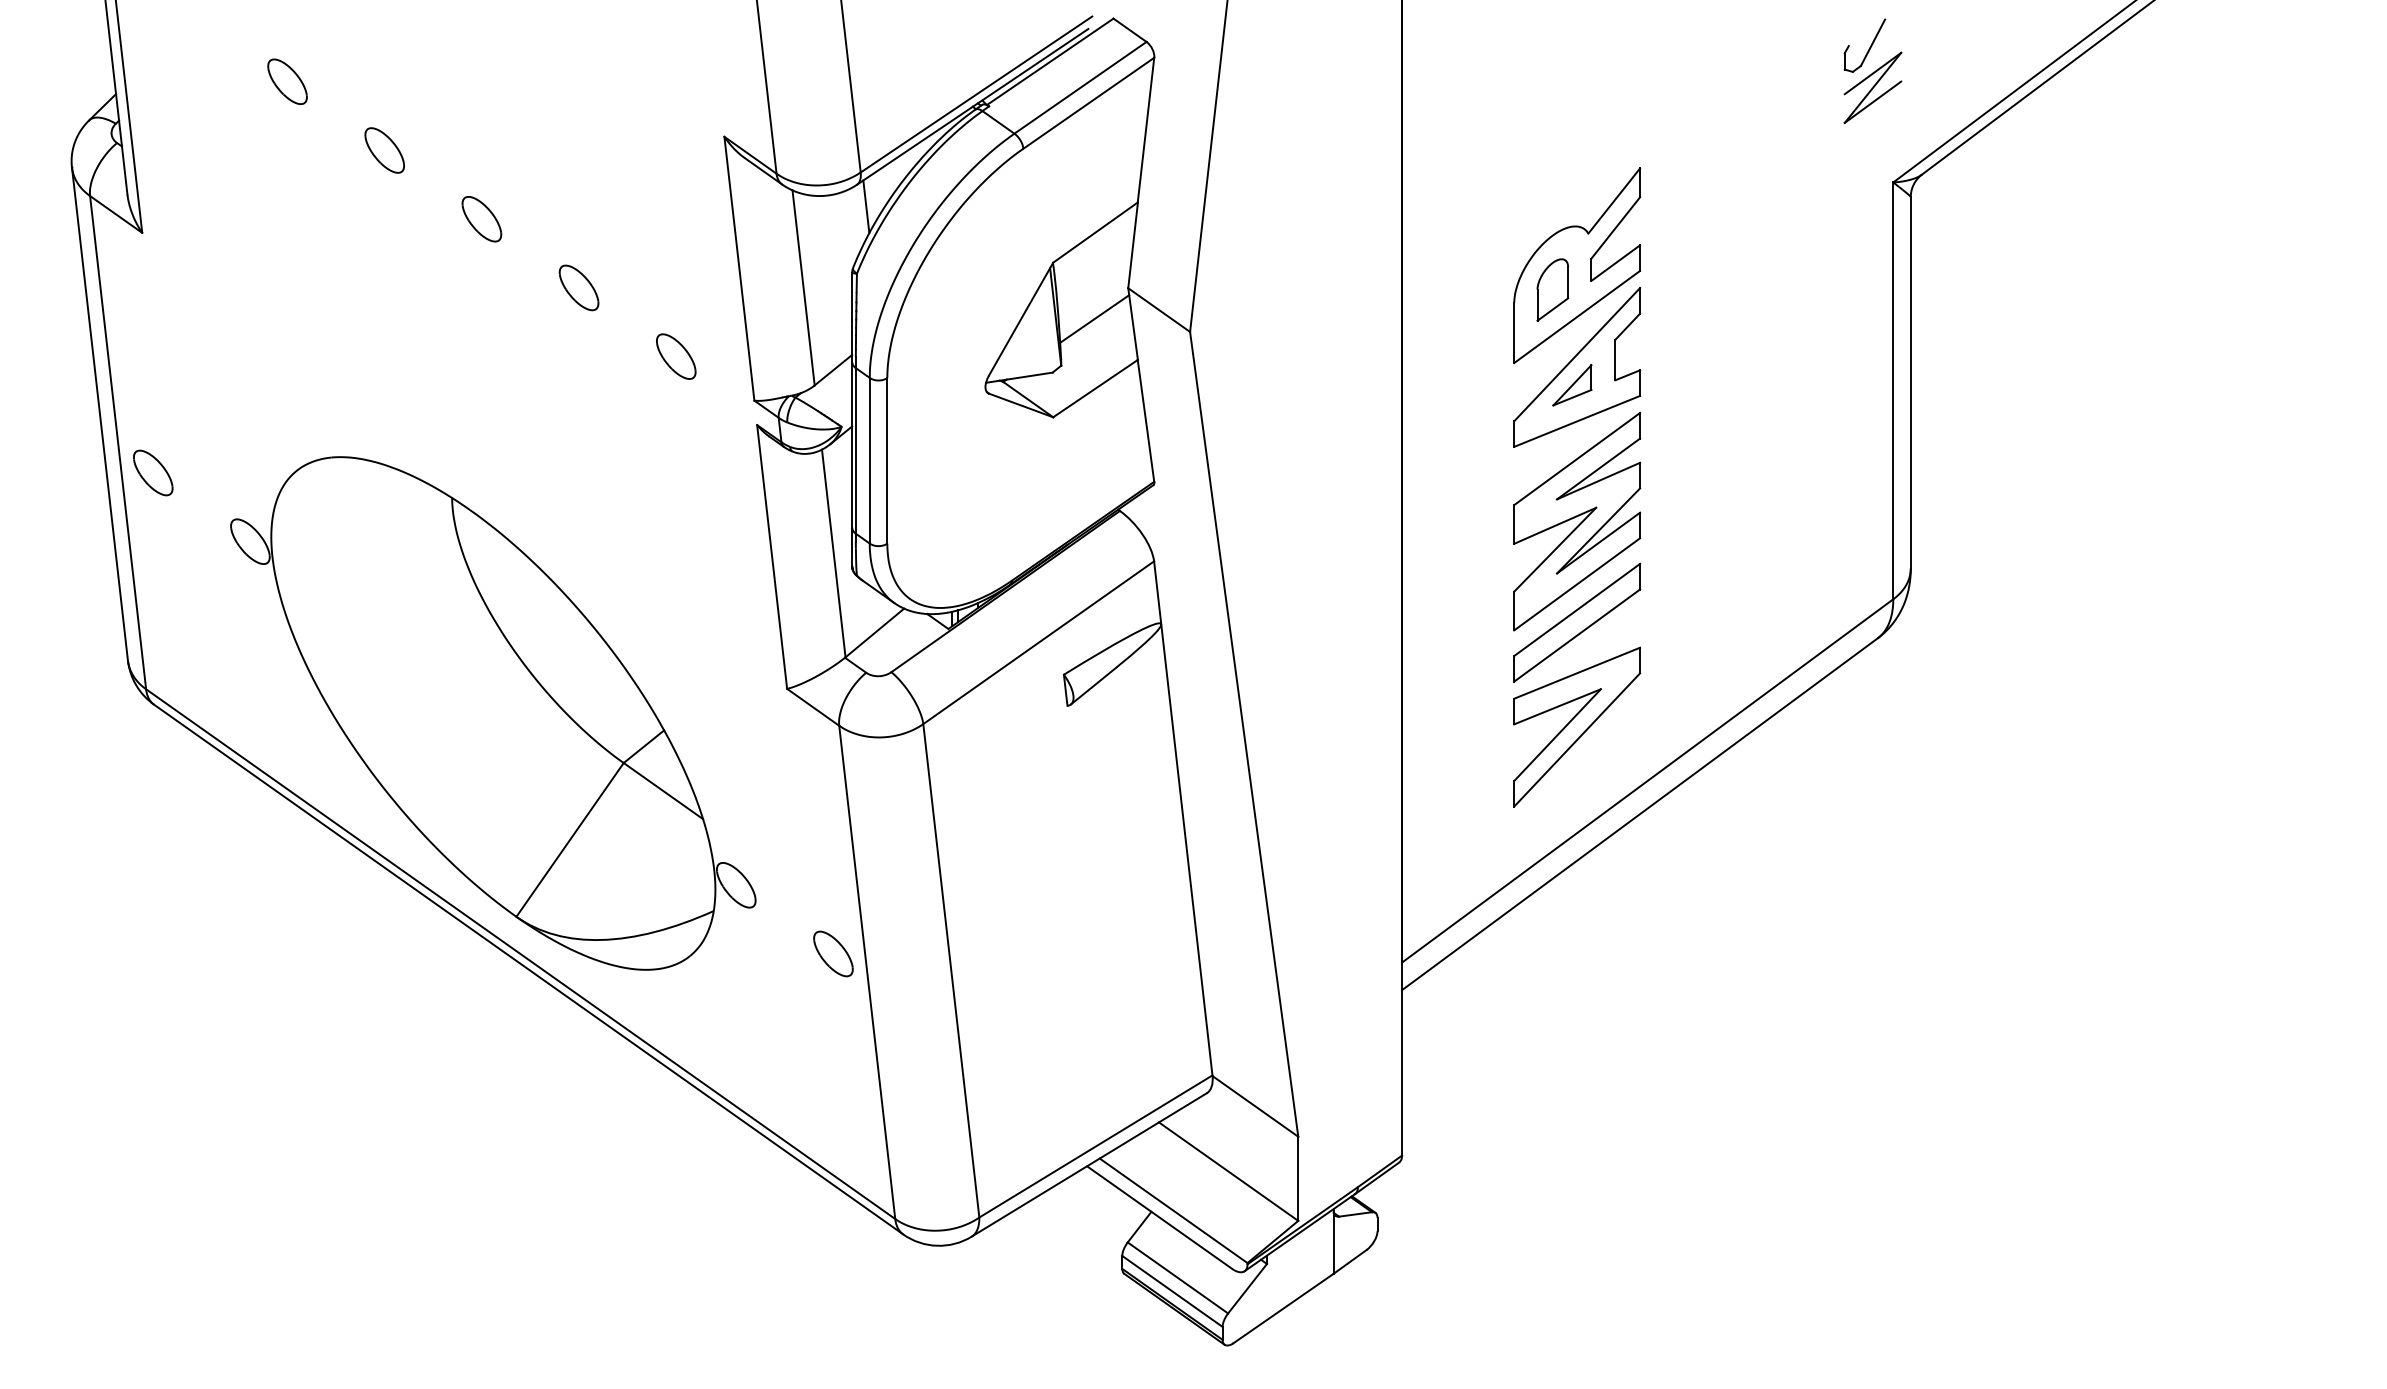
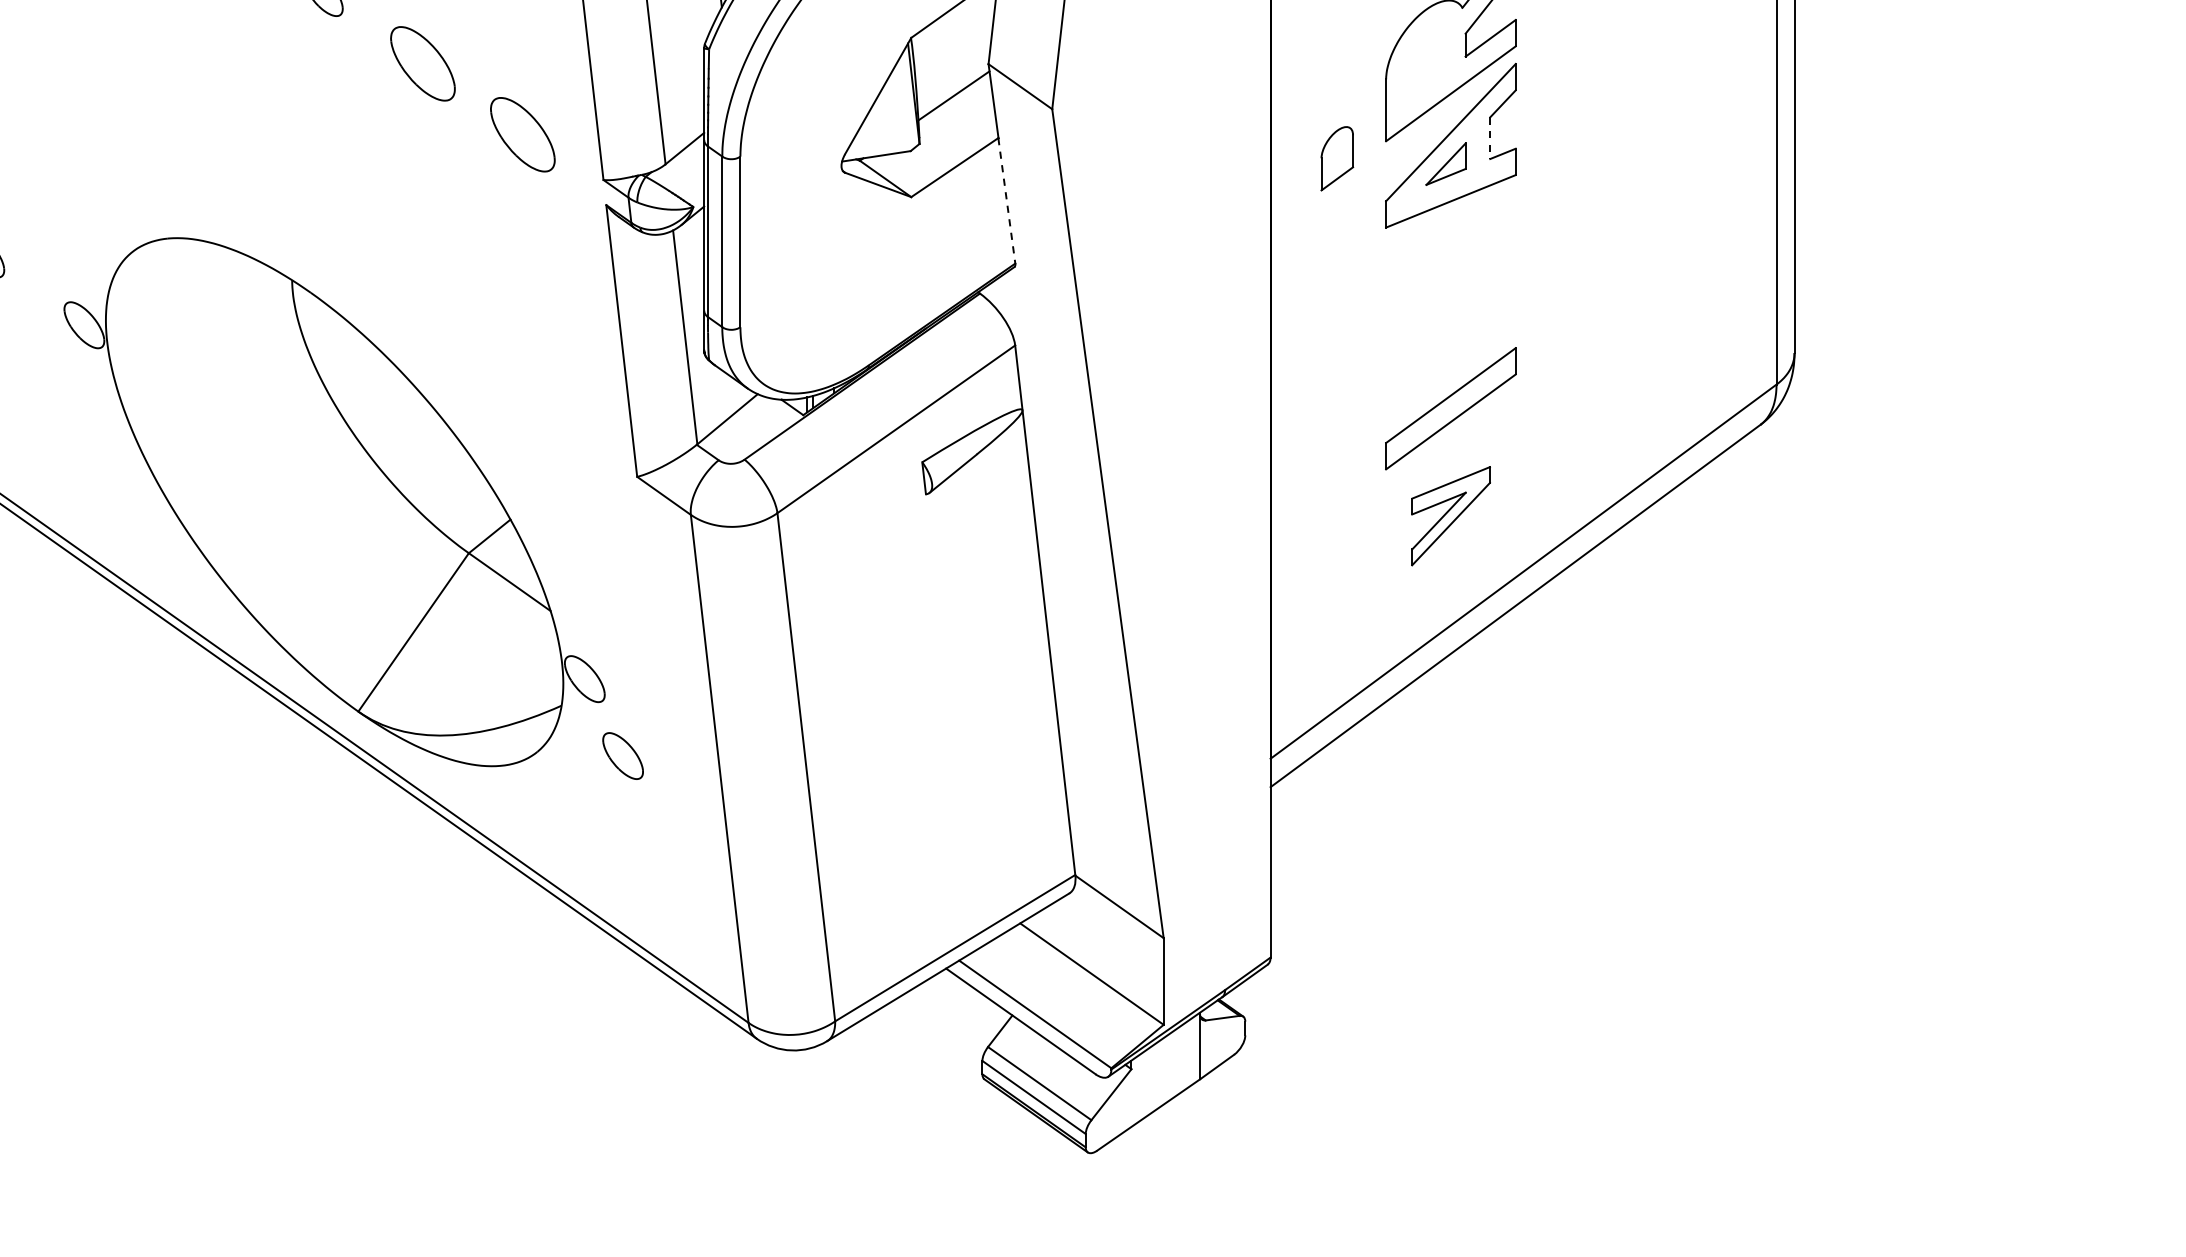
part: (578, 287) -> (422, 63), size x1.6
part: (1552, 289) -> (1336, 158), moved
part: (676, 356) -> (523, 134), size x1.6
line: (1615, 360) -> (1490, 138), solid -> dashed
line: (1146, 421) -> (1007, 201), solid -> dashed
part: (1577, 521) -> (1451, 304), removed
part: (1577, 726) -> (1451, 515), size x0.6
part: (833, 953) -> (623, 755), moved

